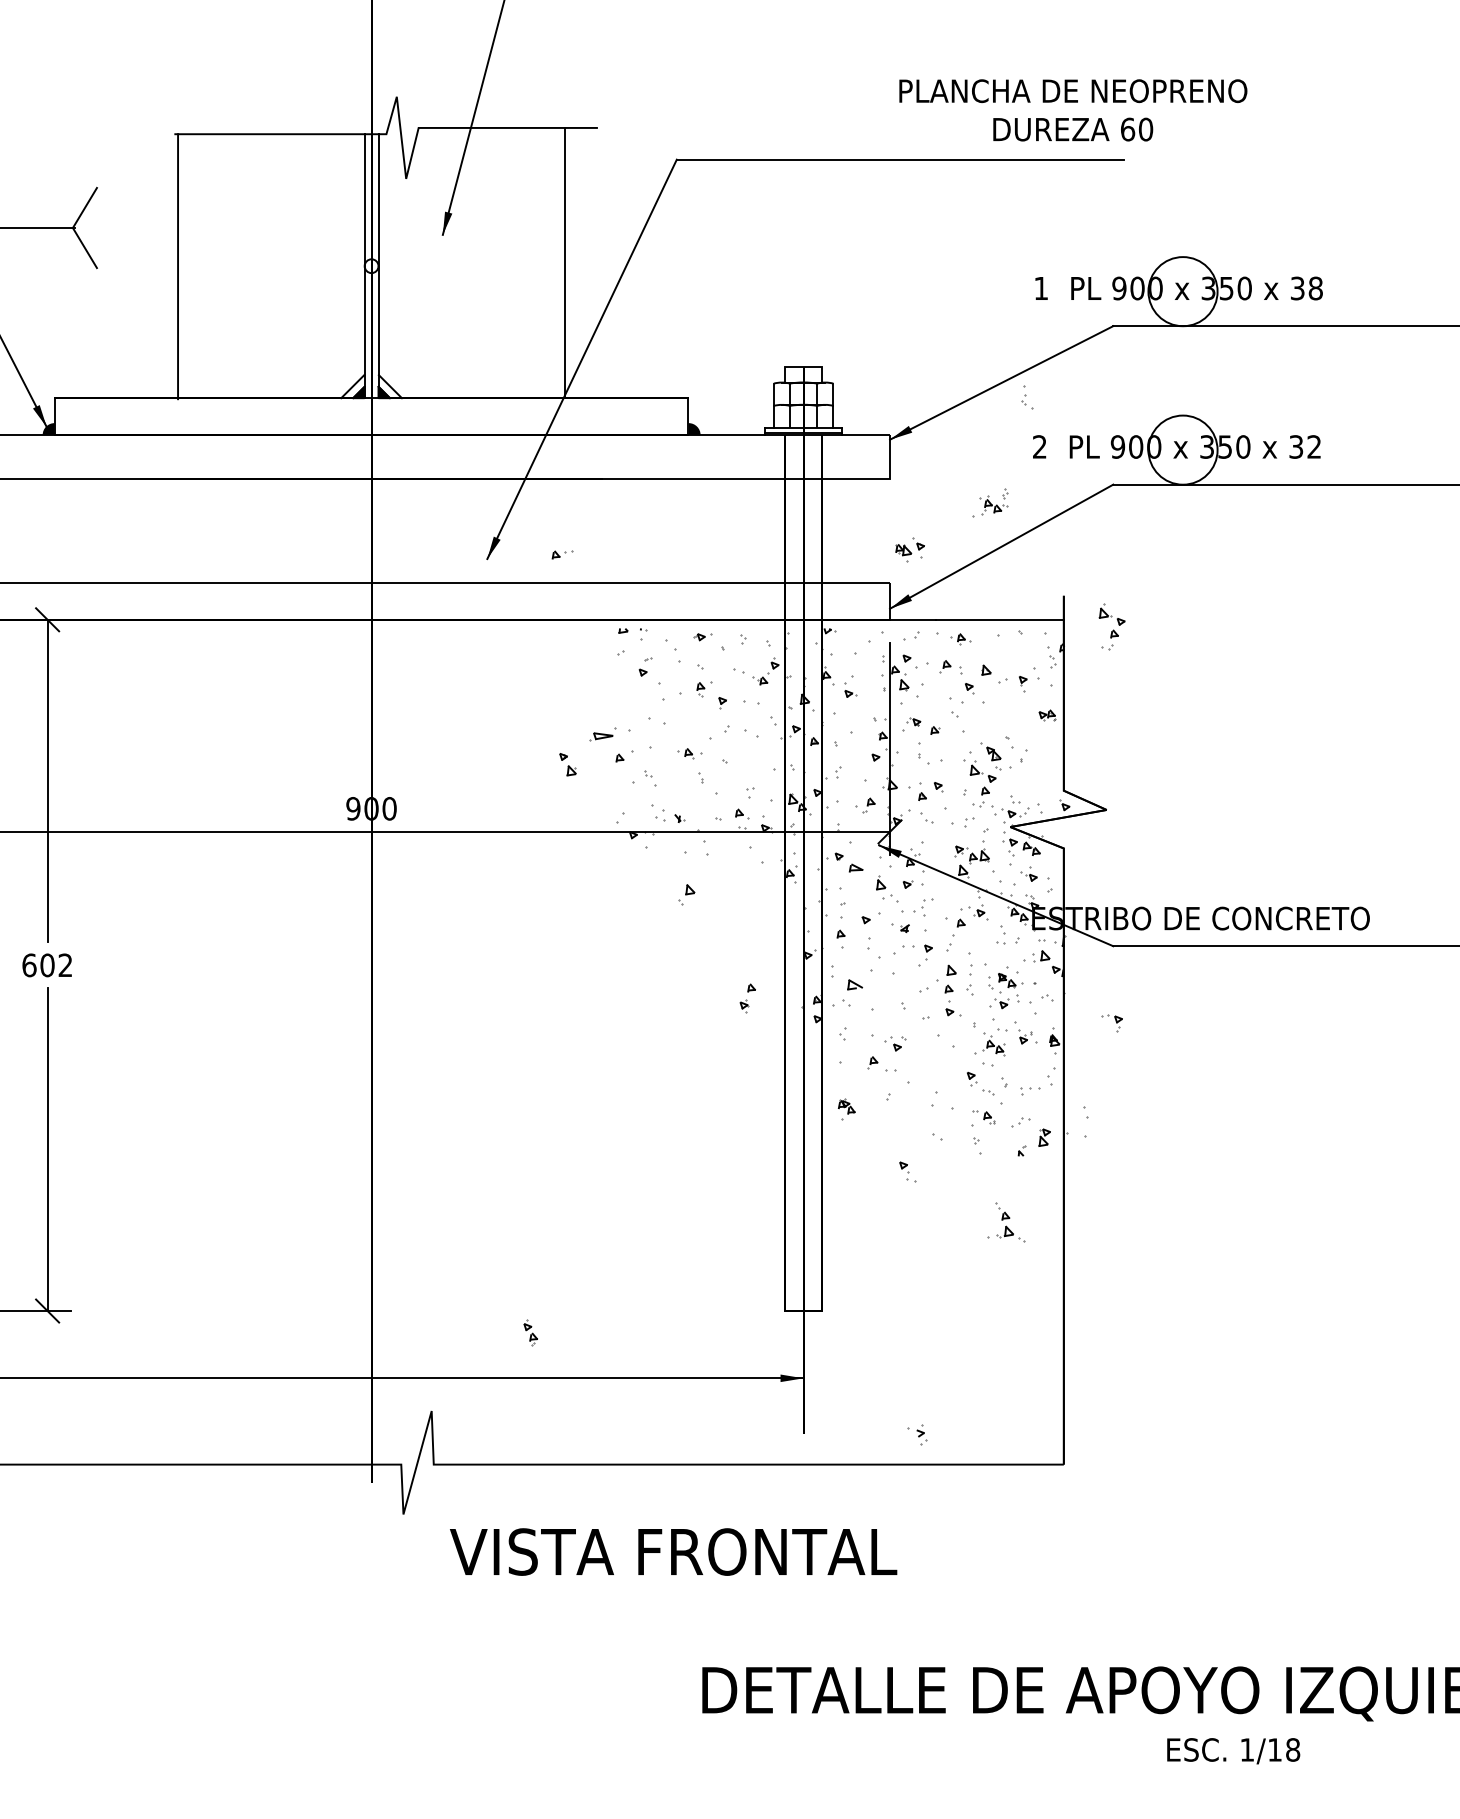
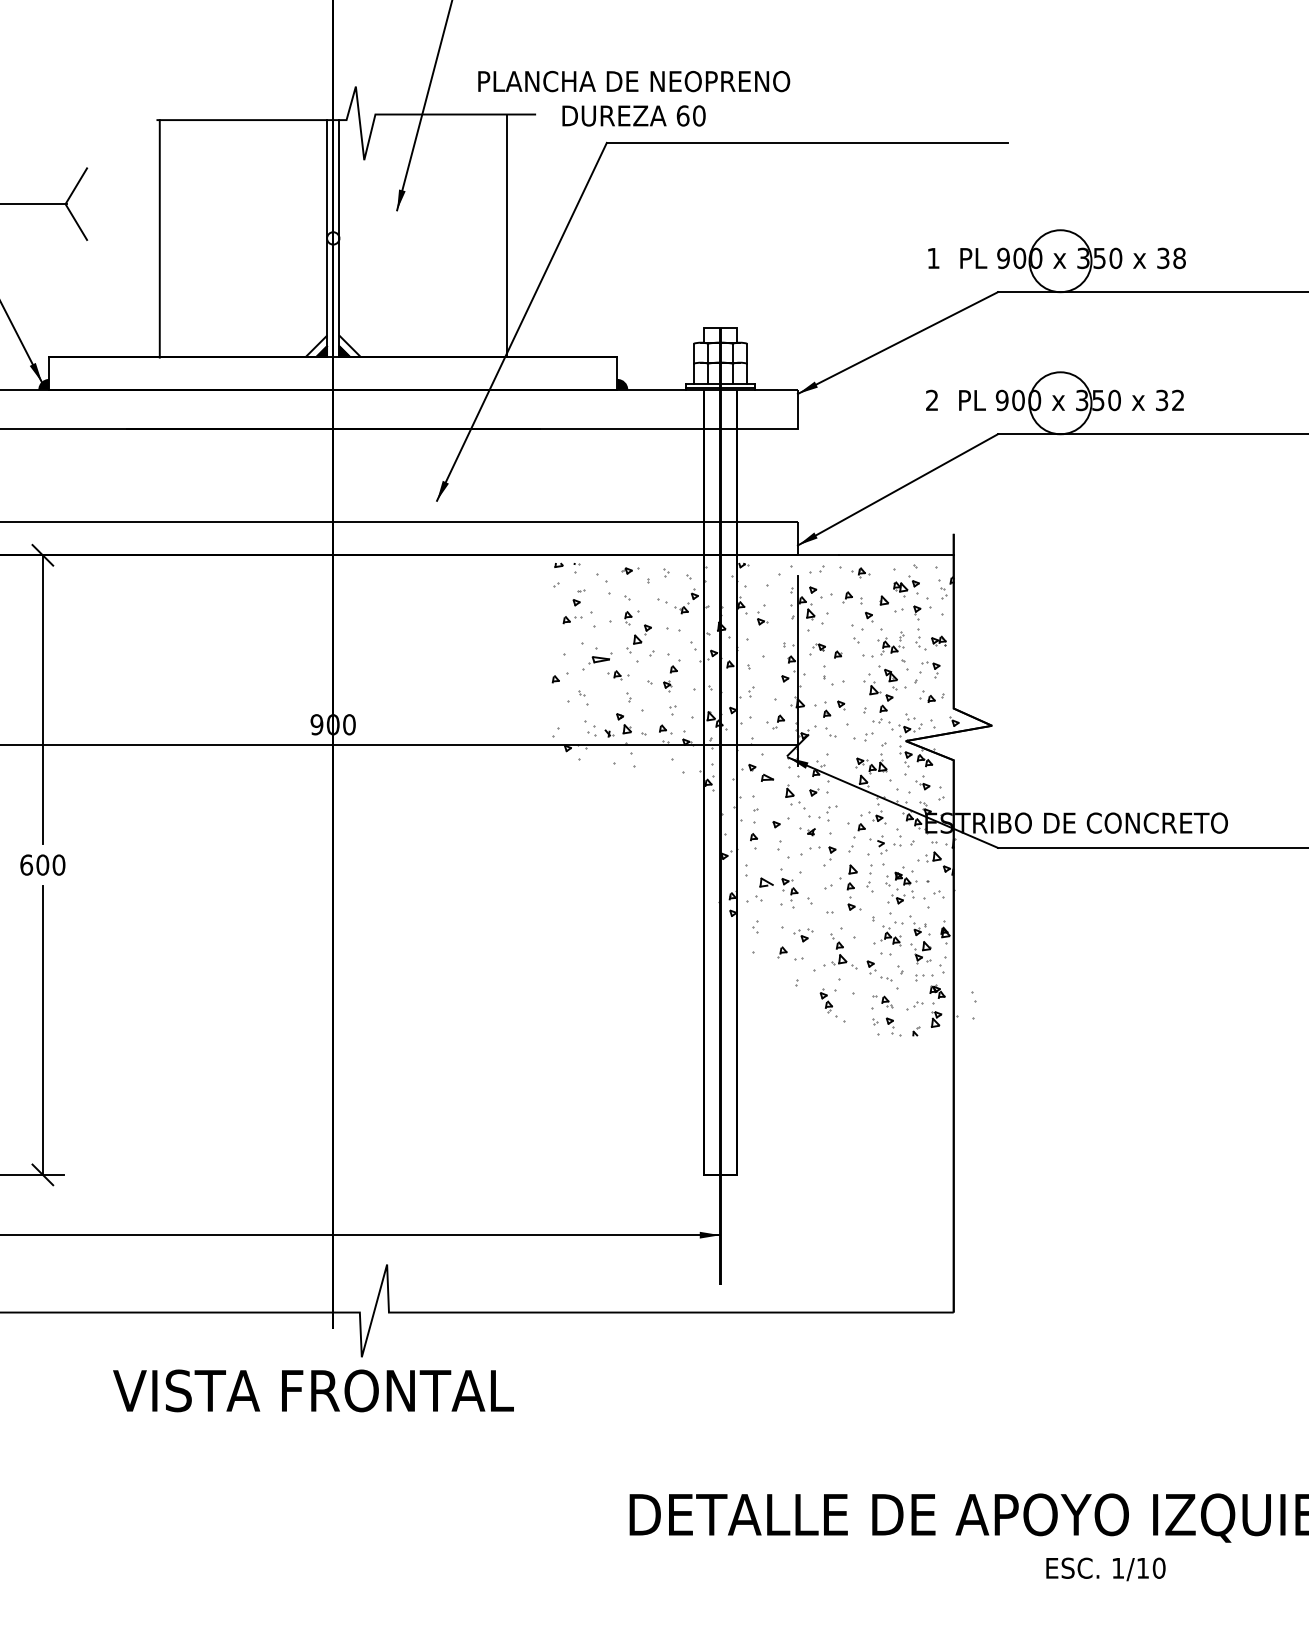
text: (1073, 110) -> (634, 98), moved
part: (1027, 397) -> (921, 639), moved
part: (990, 502) -> (887, 643), moved
part: (909, 549) -> (905, 586), moved
part: (562, 554) -> (572, 619), moved
part: (1111, 626) -> (996, 561), removed
part: (602, 734) -> (600, 658), moved
part: (567, 764) -> (623, 723), moved
part: (1039, 777) -> (931, 696), added
part: (686, 894) -> (634, 643), moved
text: (65, 965) -> (58, 865), 602 -> 600
part: (880, 996) -> (789, 892), added
part: (747, 998) -> (670, 678), moved
part: (1111, 1023) -> (930, 669), moved
part: (1027, 1062) -> (921, 952), added
part: (846, 1109) -> (937, 994), moved
part: (907, 1171) -> (893, 1026), moved
part: (1006, 1222) -> (840, 951), moved
part: (530, 1332) -> (826, 1000), moved
part: (917, 1434) -> (878, 844), moved
text: (673, 1551) -> (313, 1390), moved
text: (1293, 1749) -> (1159, 1567), 1/18 -> 1/10

